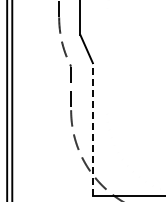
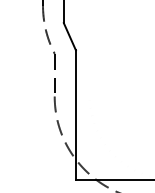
line: (92, 128) -> (75, 114), dashed -> solid

